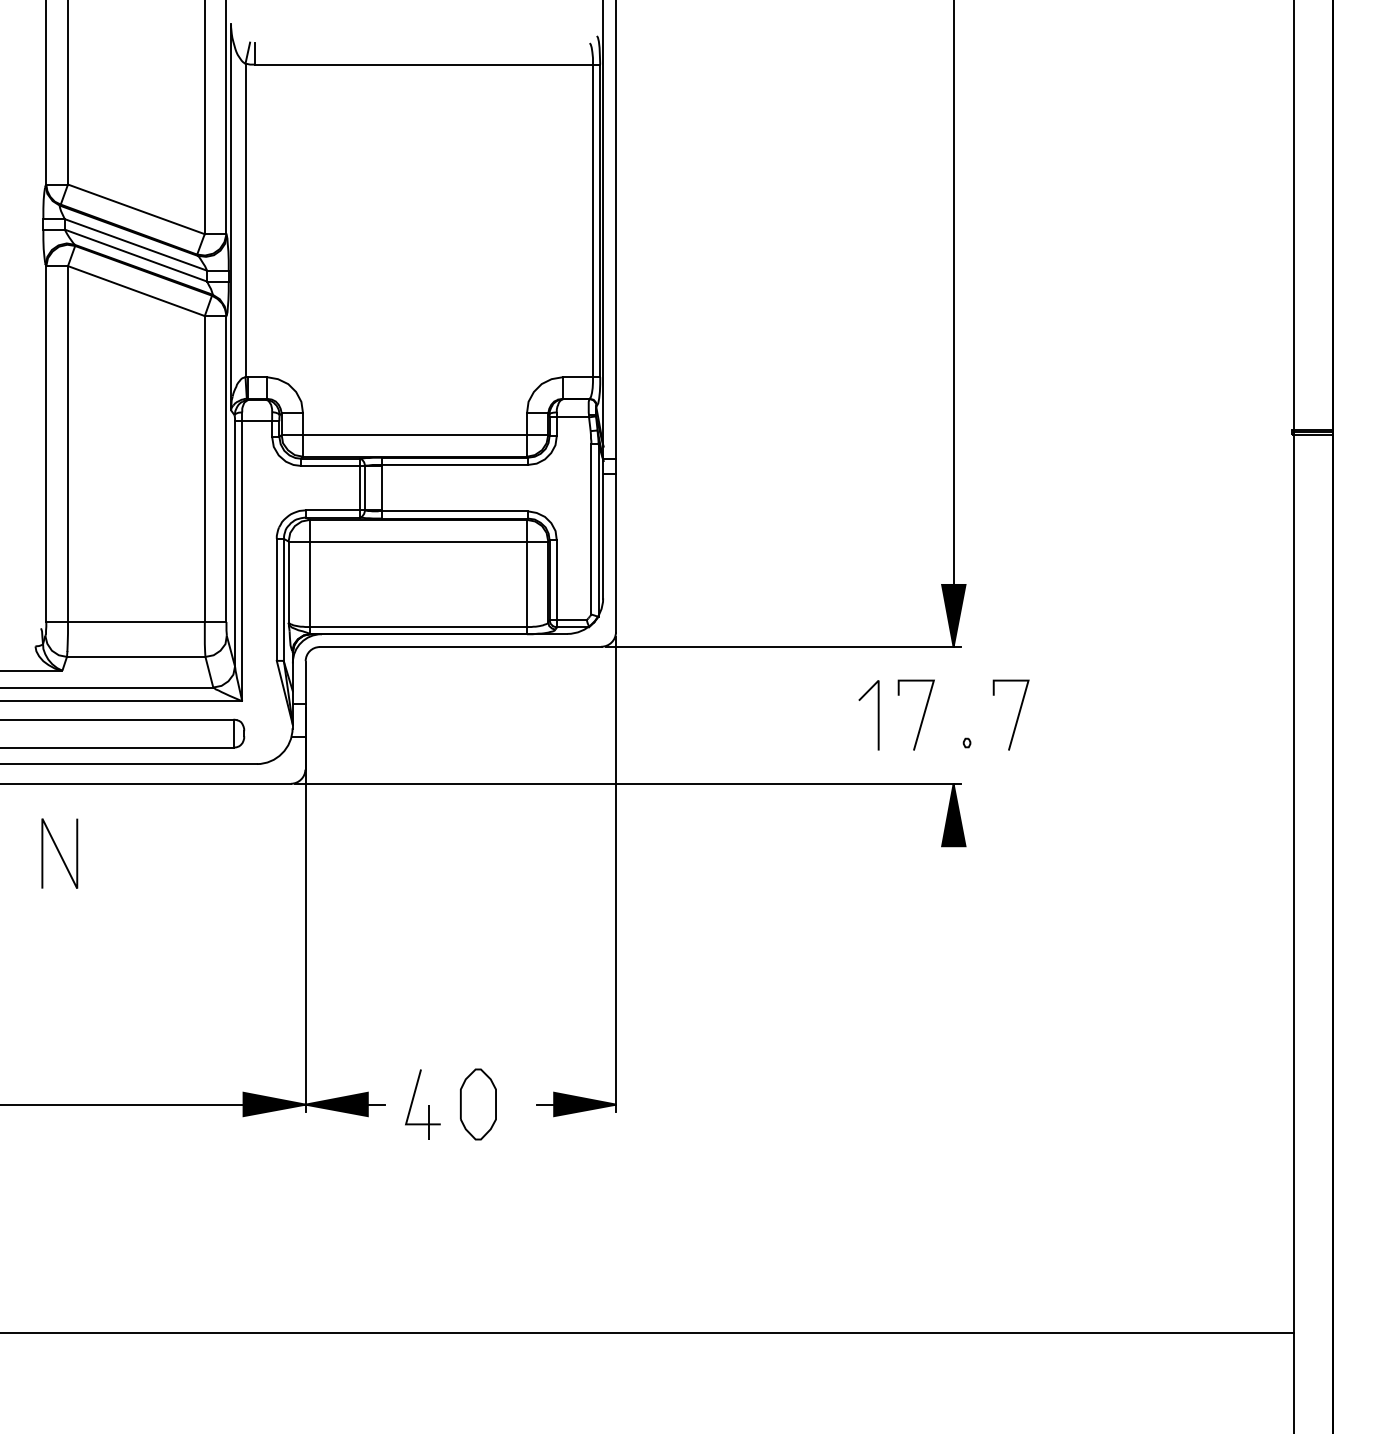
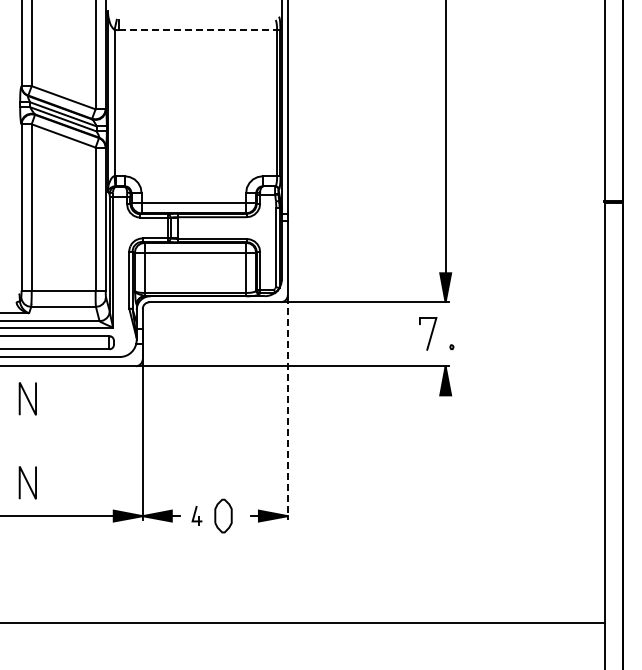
line: (427, 65) -> (199, 30), solid -> dashed
line: (876, 713) -> (409, 333), removed
line: (1015, 718) -> (474, 335), removed
line: (615, 876) -> (287, 409), solid -> dashed
line: (58, 1032) -> (27, 482), added
part: (420, 1103) -> (196, 515), size x0.6

